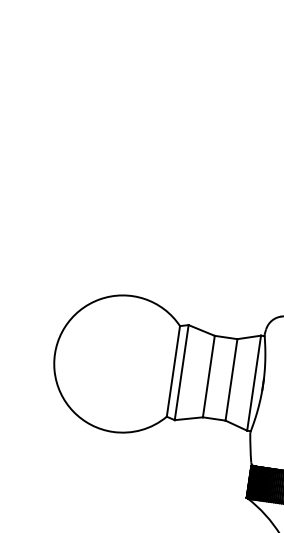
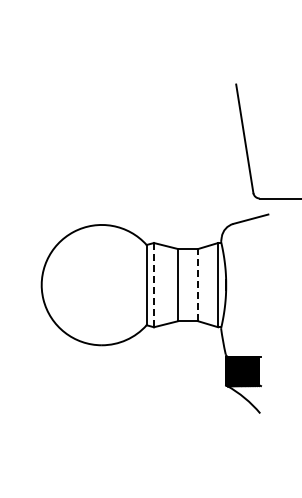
line: (182, 371) -> (154, 284), solid -> dashed
line: (232, 379) -> (198, 284), solid -> dashed

